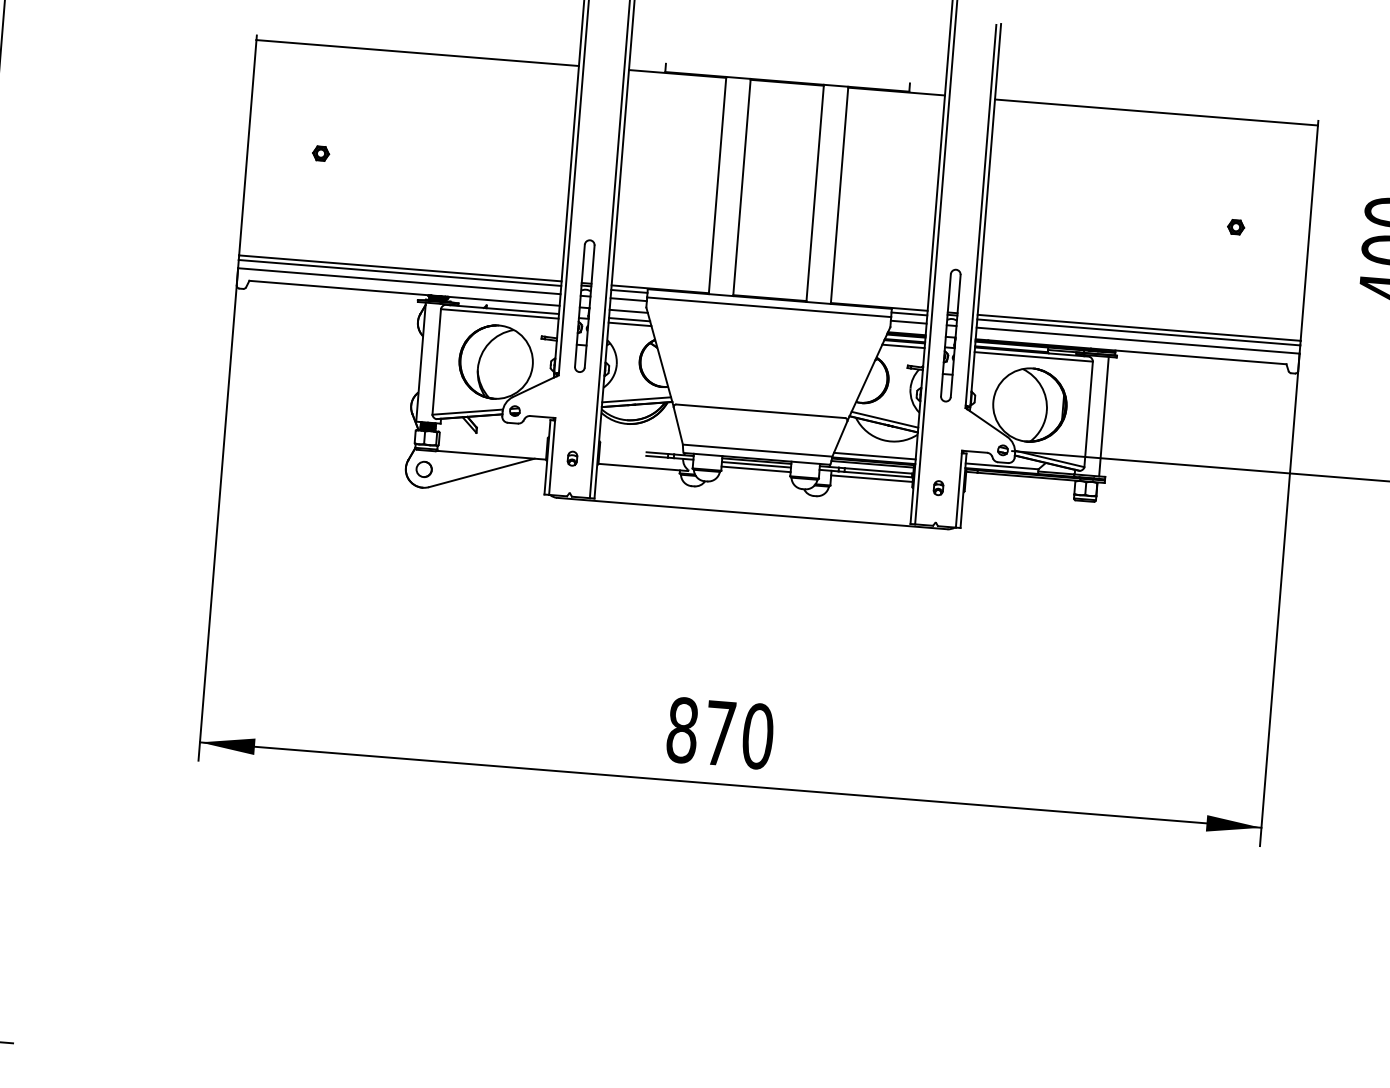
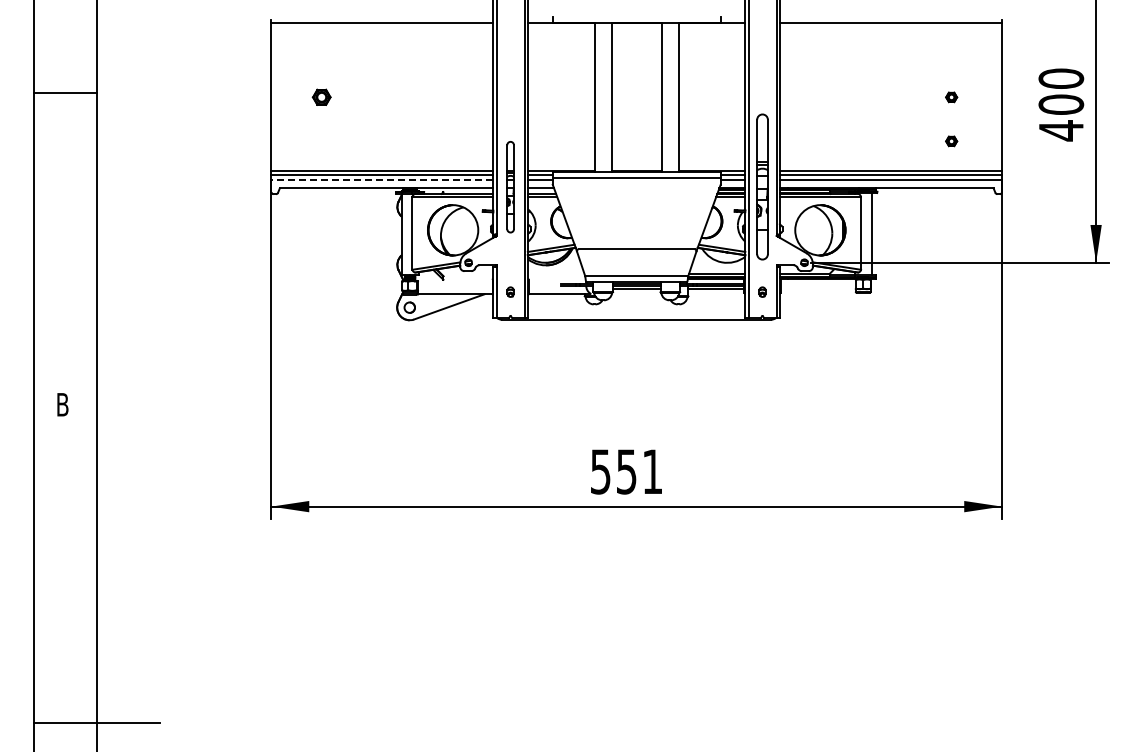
part: (320, 153) -> (321, 97), size x1.6
line: (399, 281) -> (382, 180), solid -> dashed
part: (1230, 291) -> (951, 141), added
part: (950, 336) -> (762, 187), size x1.6
text: (719, 732) -> (626, 471), 870 -> 551

